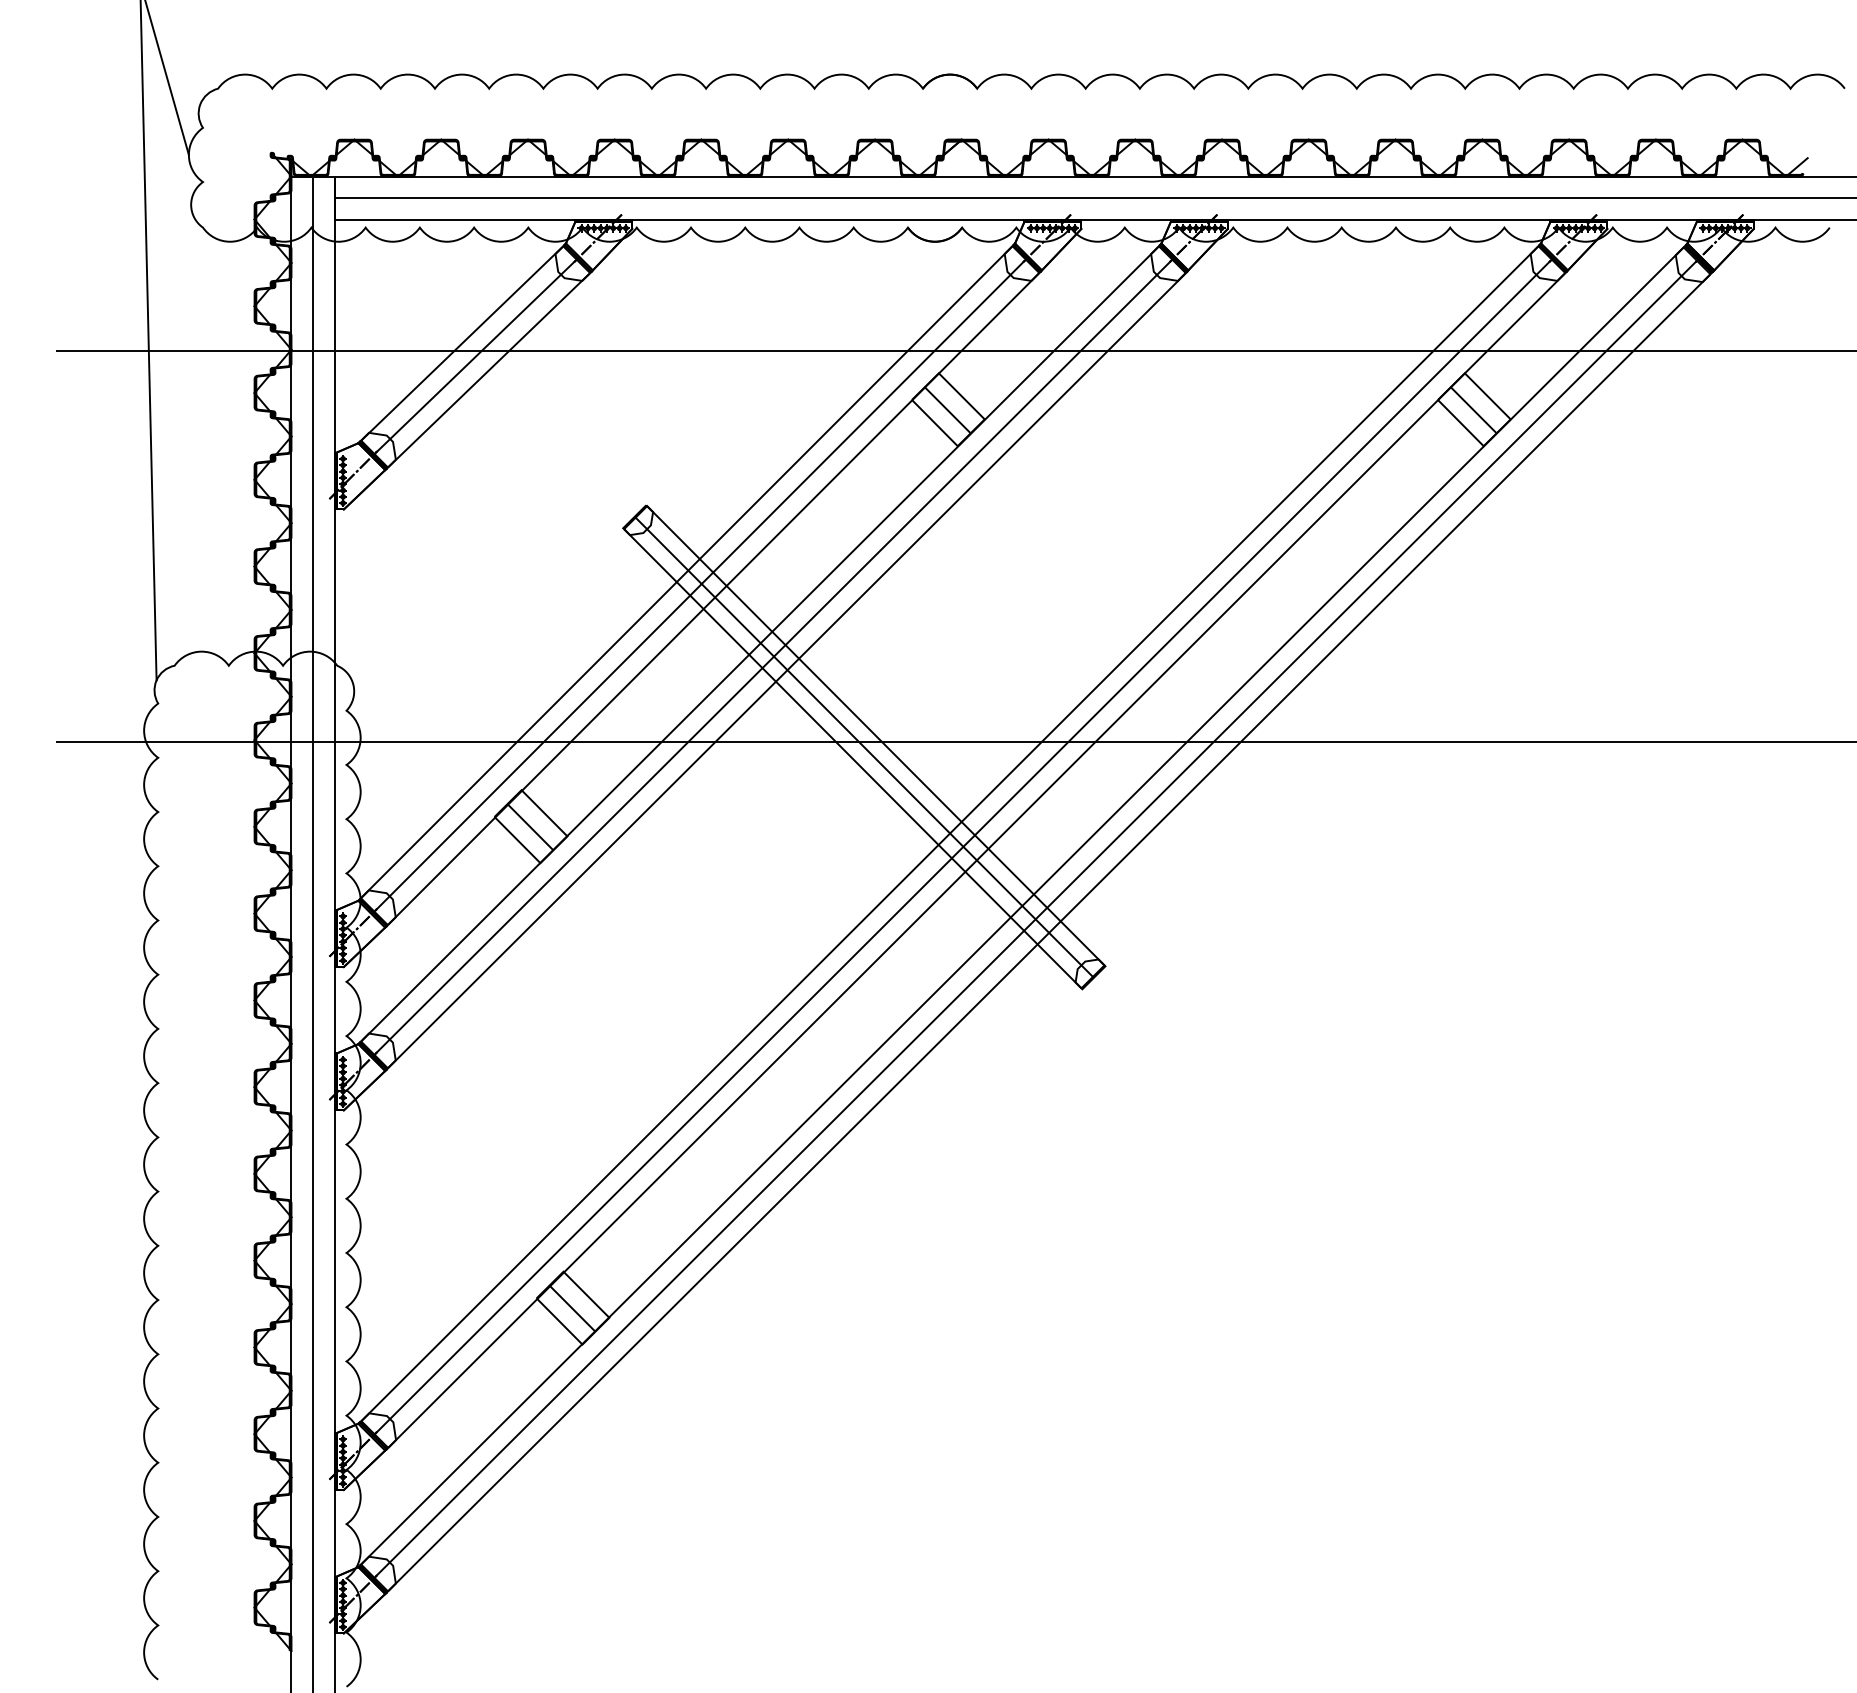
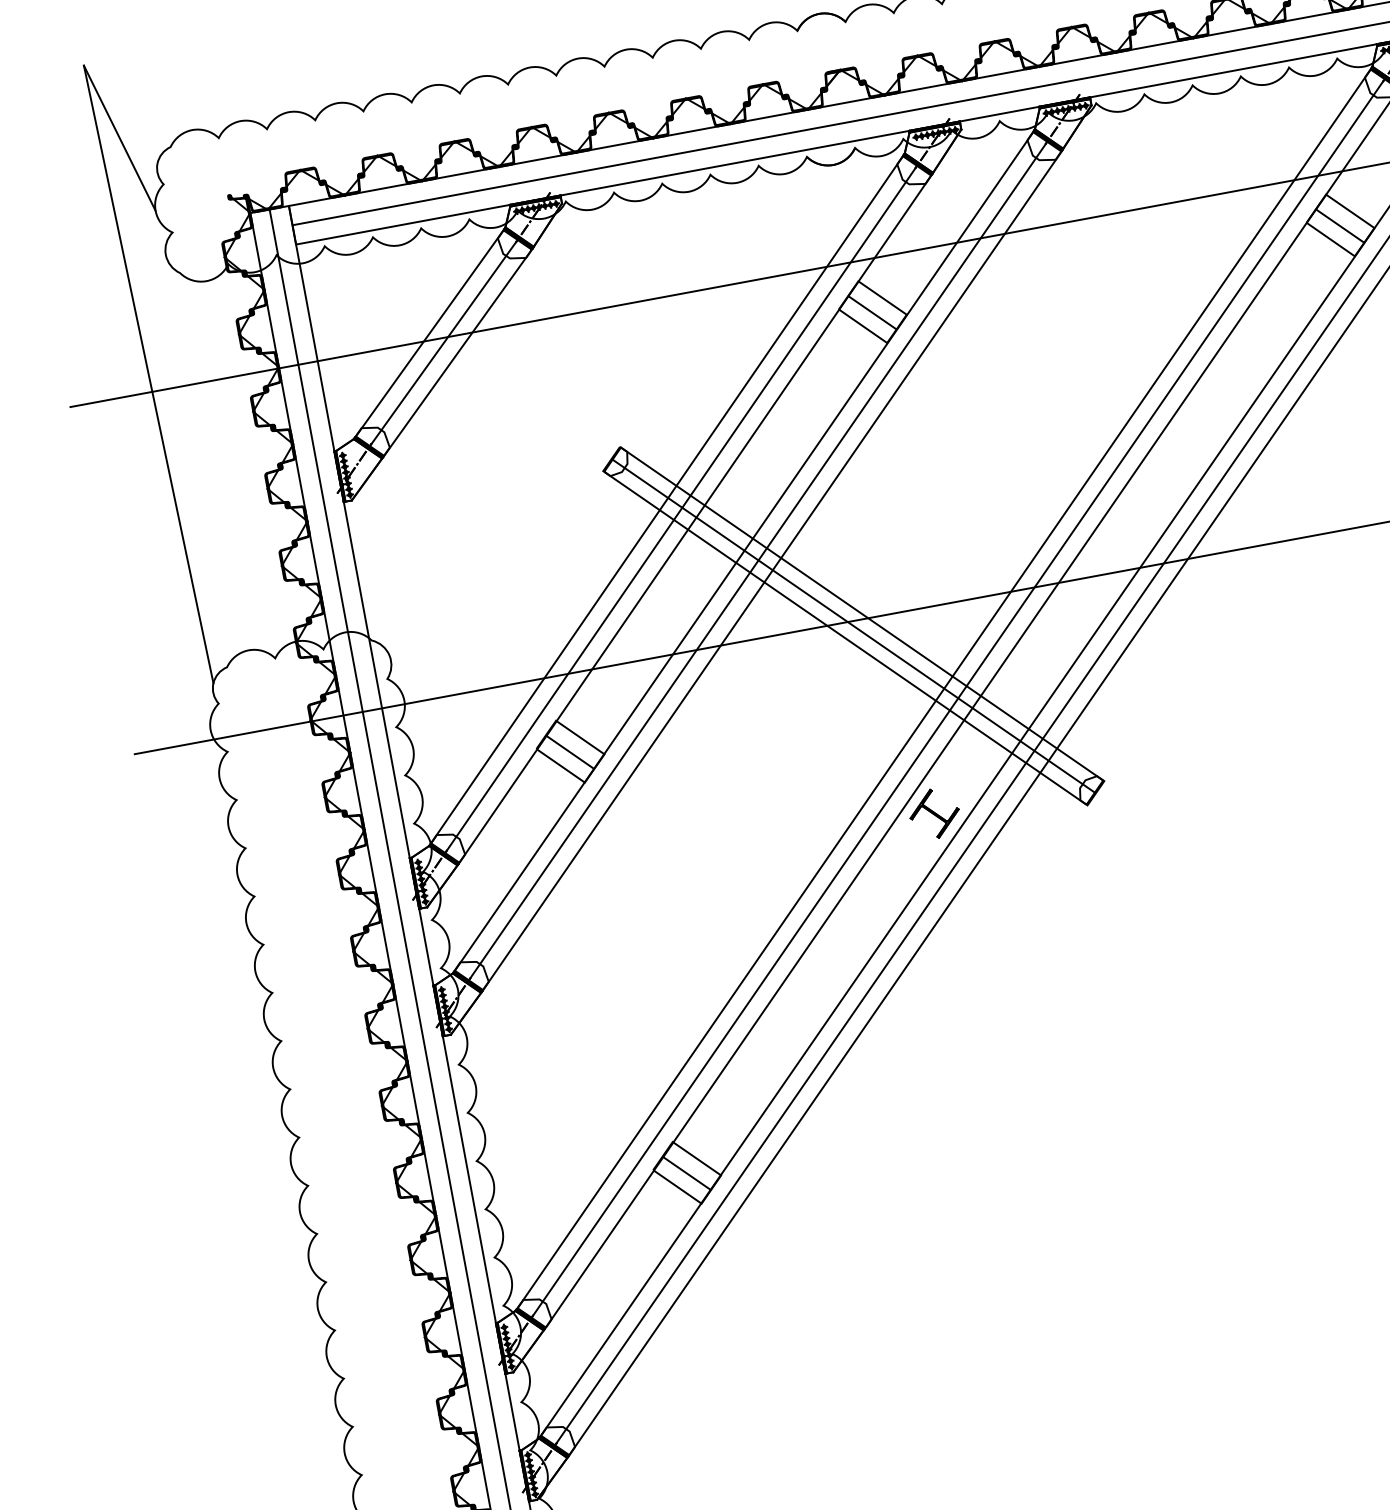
part: (914, 967) -> (934, 813), added

